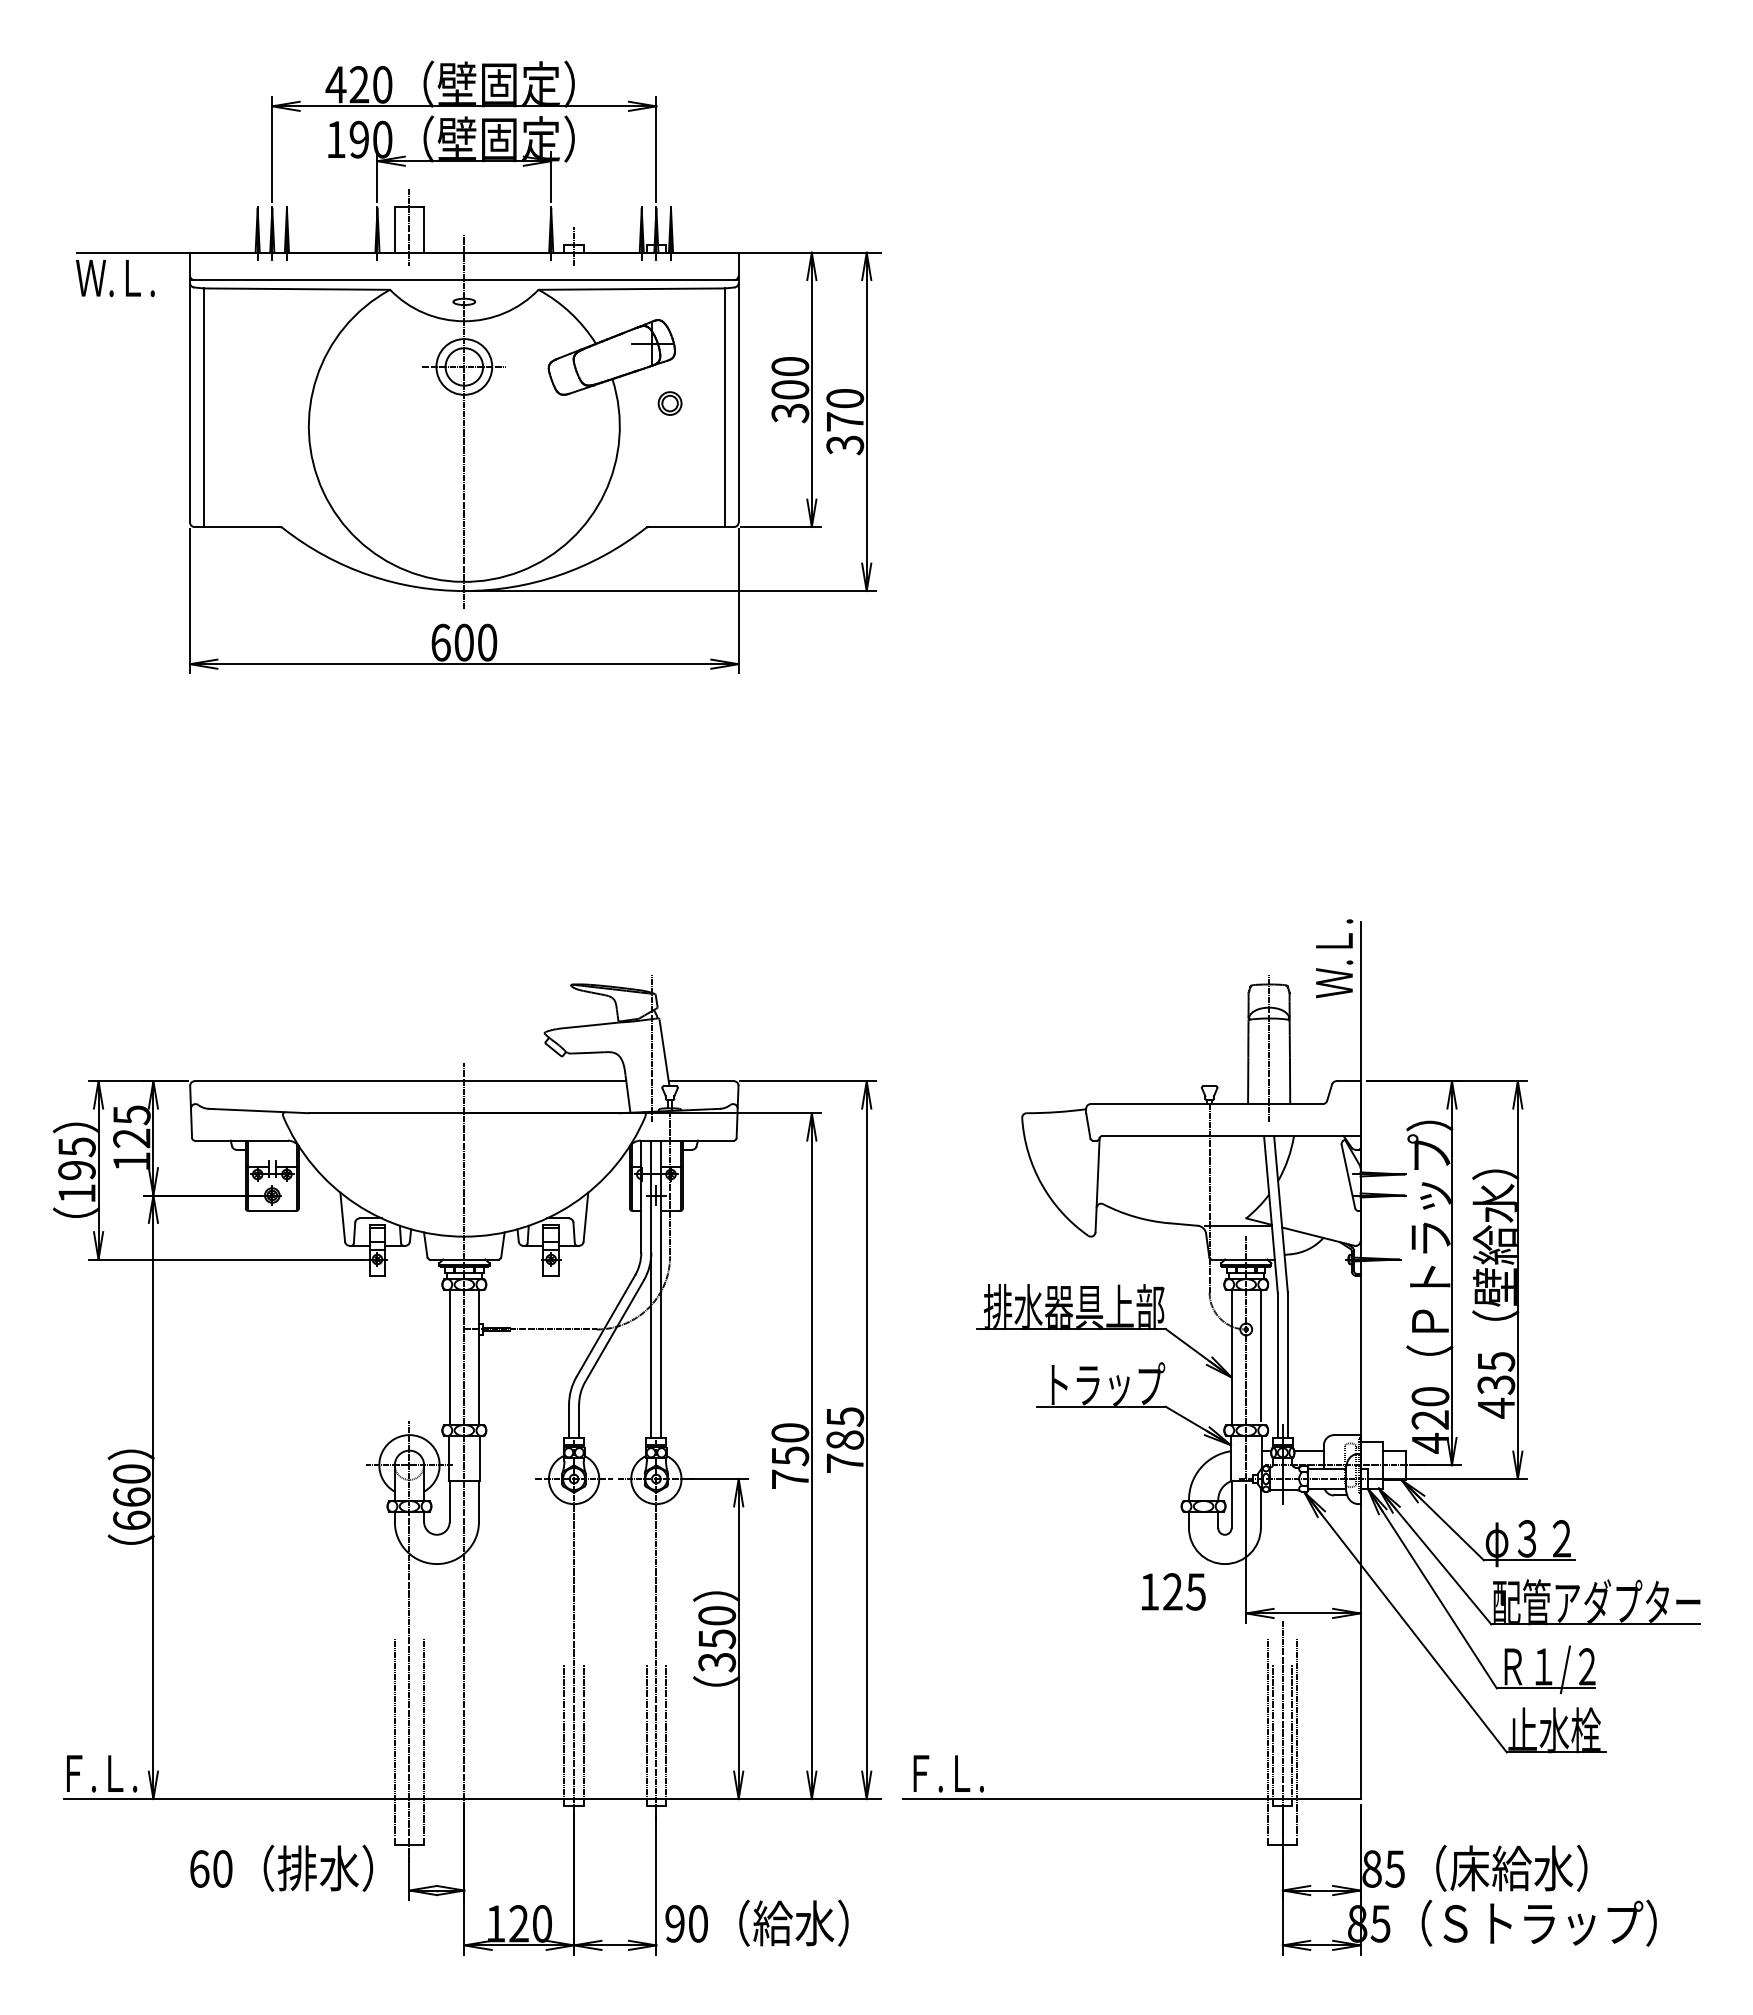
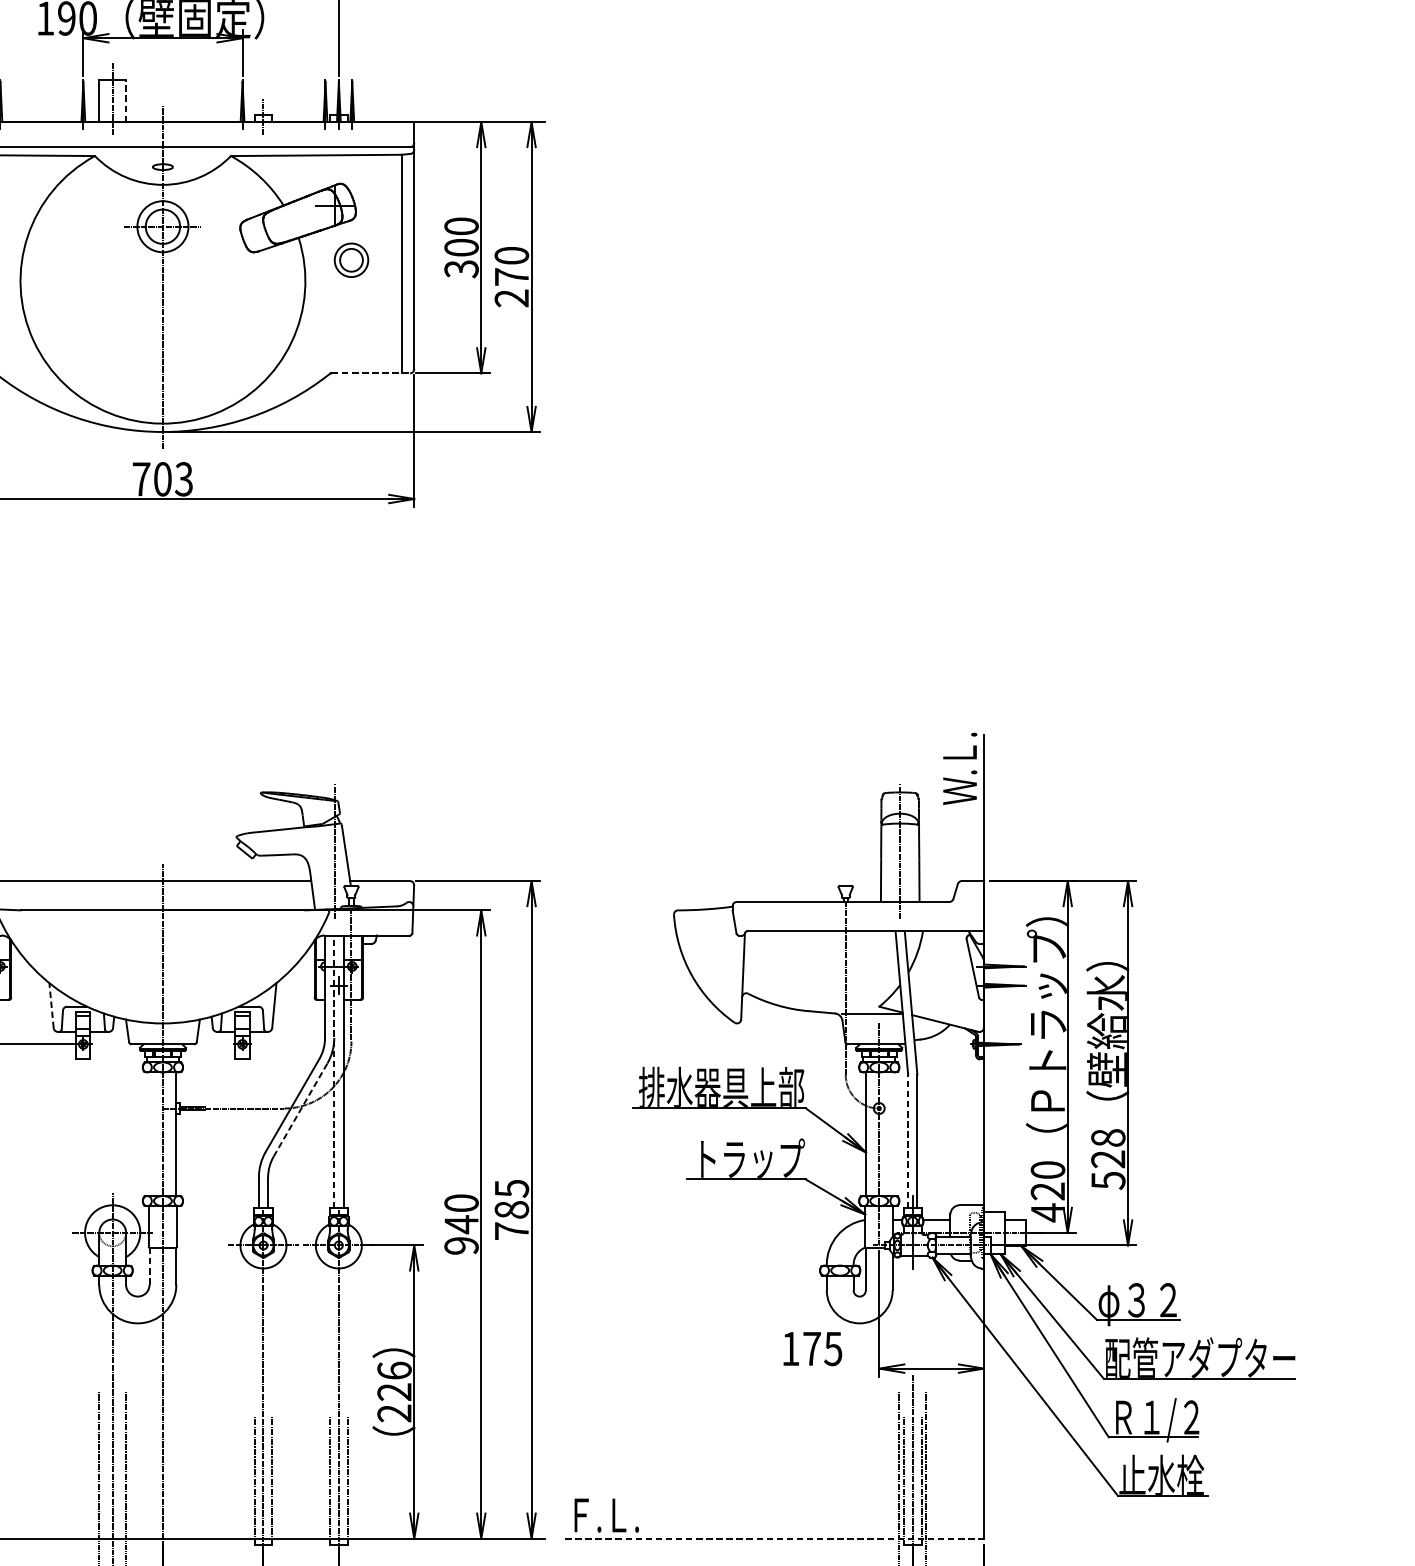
line: (424, 229) -> (126, 100), solid -> dashed
part: (669, 403) -> (350, 260), size x1.6
text: (845, 445) -> (512, 298), 370 -> 270
line: (691, 527) -> (371, 373), solid -> dashed
text: (464, 642) -> (163, 479), 600 -> 703
line: (342, 1217) -> (51, 1005), solid -> dashed
line: (651, 1289) -> (334, 1071), solid -> dashed
line: (614, 1331) -> (300, 1110), solid -> dashed
line: (1260, 1355) -> (892, 1132), removed
line: (449, 1357) -> (149, 1134), removed
line: (1277, 1365) -> (907, 1141), solid -> dashed
text: (1496, 1385) -> (1108, 1159), 435 -> 528
text: (790, 1467) -> (461, 1234), 750 -> 940
line: (449, 1502) -> (149, 1266), solid -> dashed
text: (1172, 1591) -> (811, 1348), 125 -> 175
text: (717, 1639) -> (394, 1392), 350 -> 226
line: (1131, 1799) -> (774, 1539), solid -> dashed

